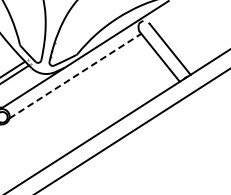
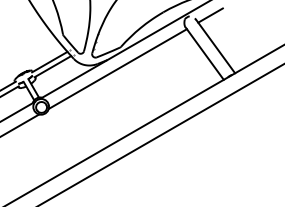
line: (163, 19) -> (210, 15), added
line: (75, 76) -> (117, 69), dashed -> solid

